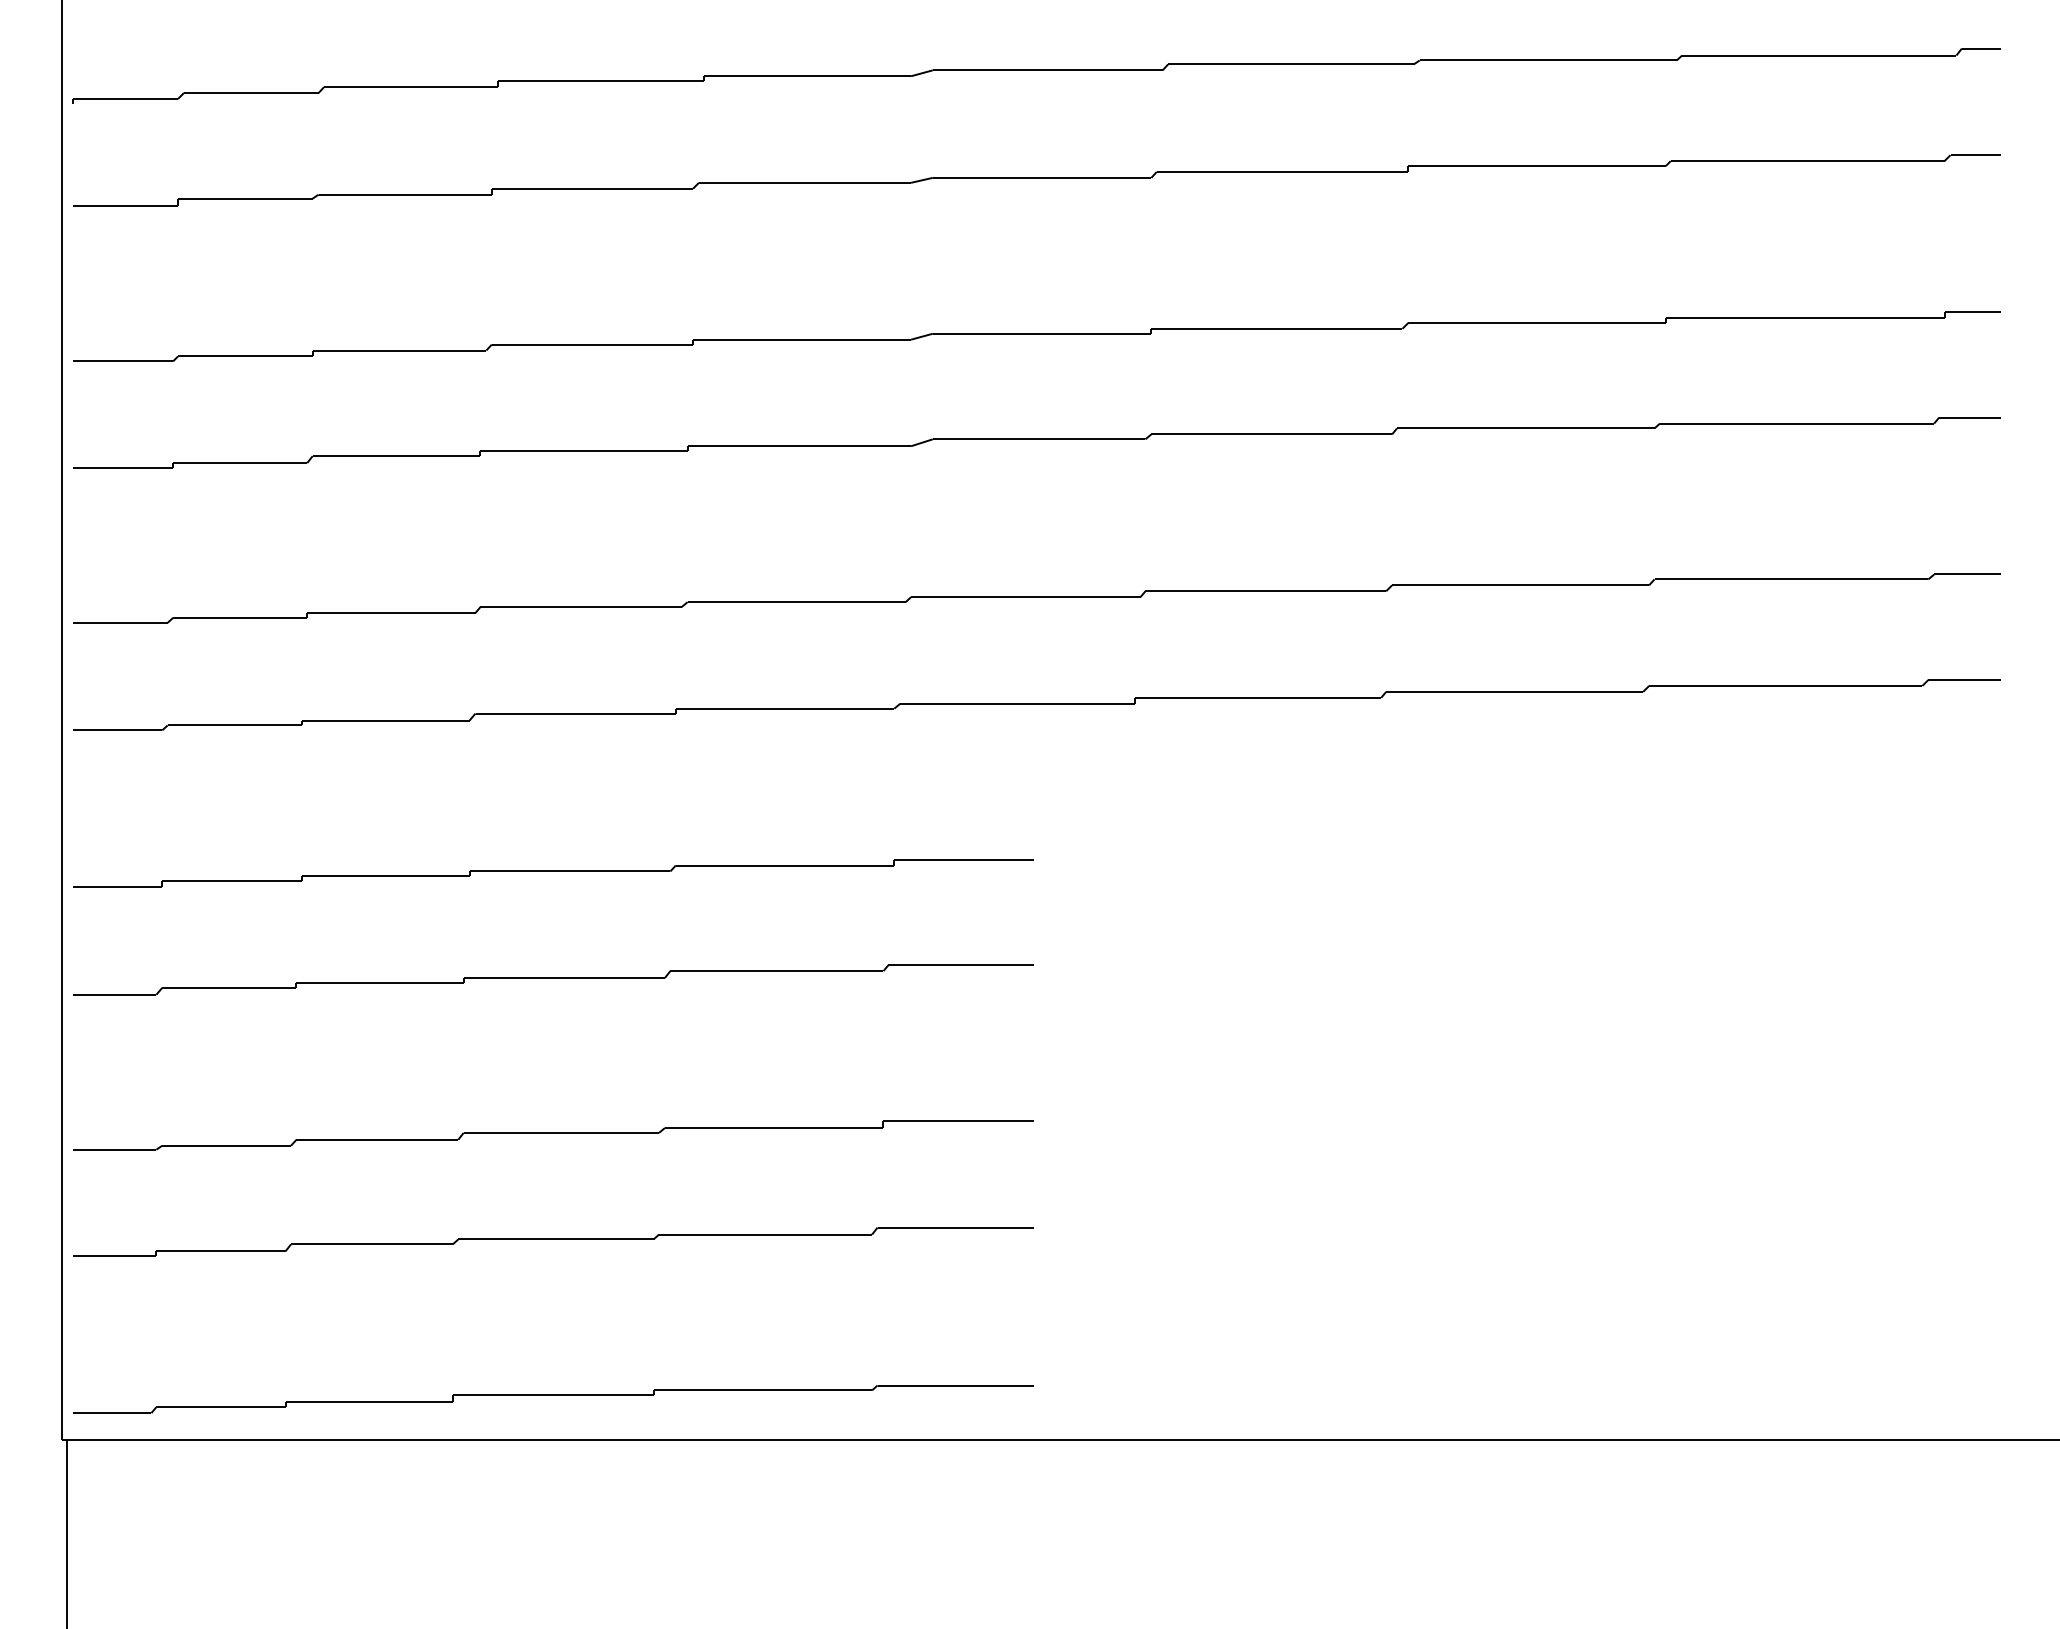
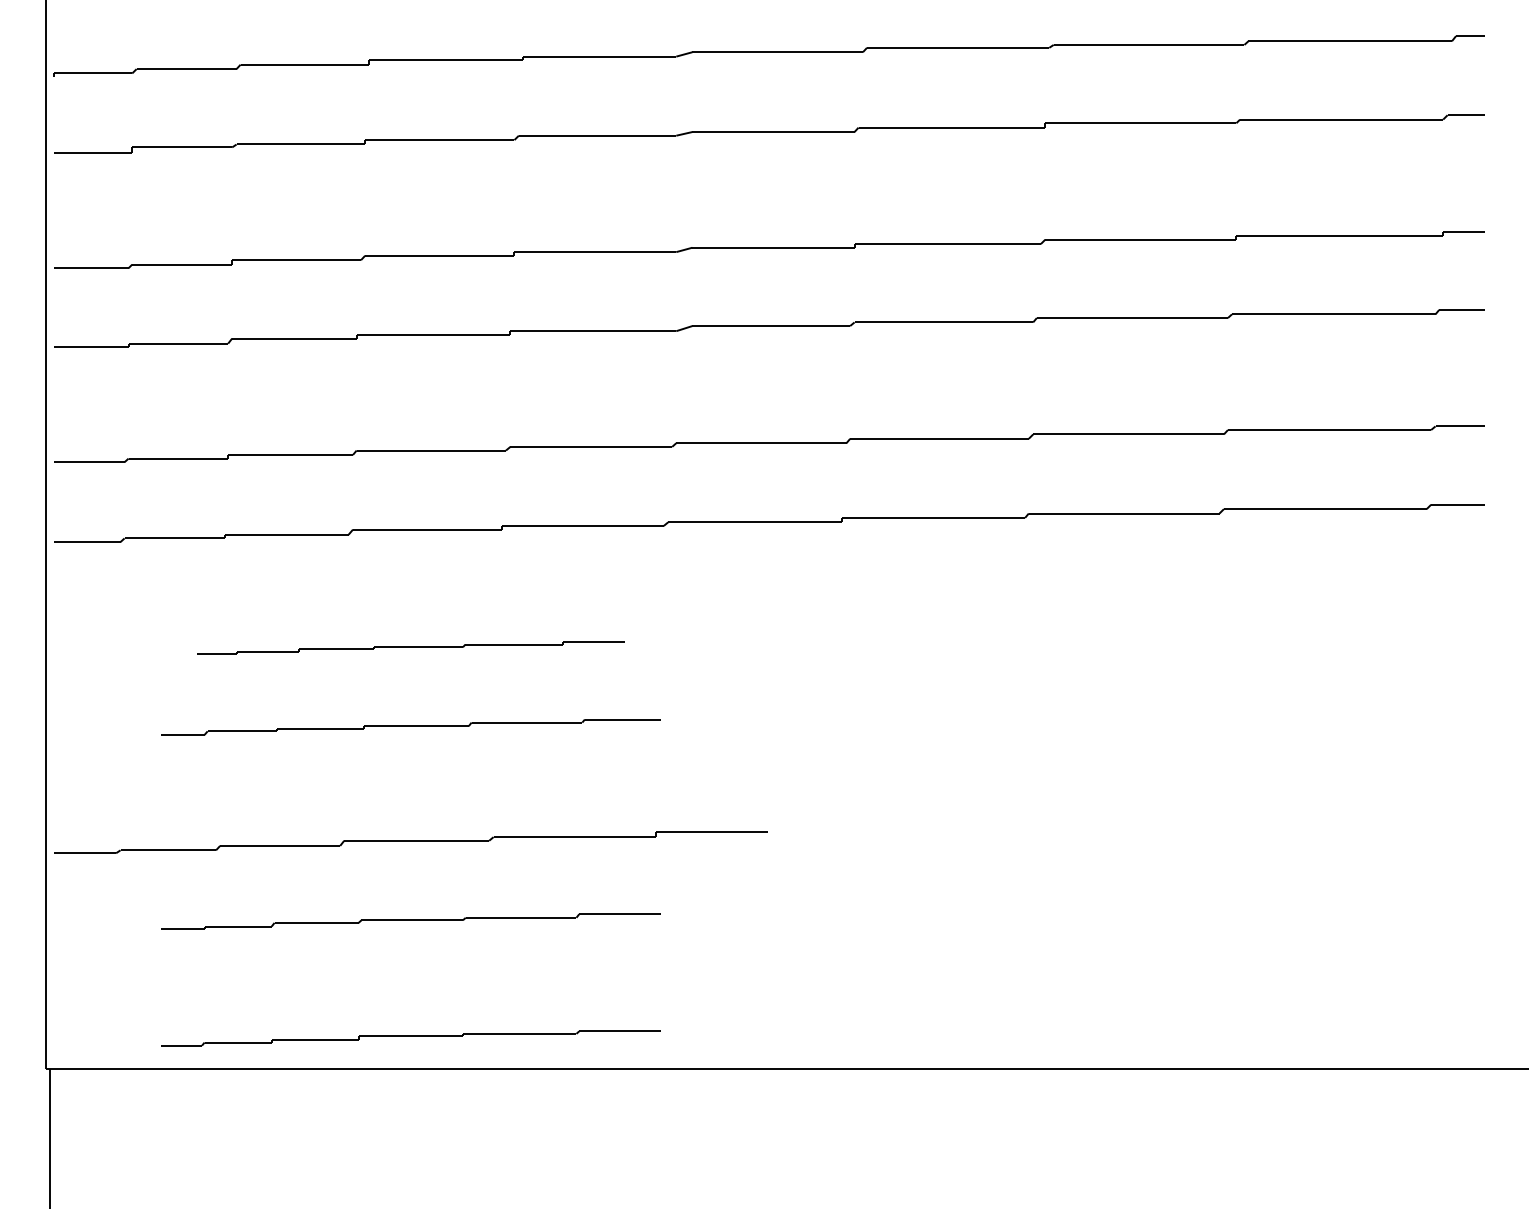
part: (552, 872) -> (410, 647), size x0.6
part: (552, 978) -> (410, 726), size x0.7
part: (552, 1241) -> (410, 921), size x0.7
part: (552, 1399) -> (410, 1038), size x0.7

